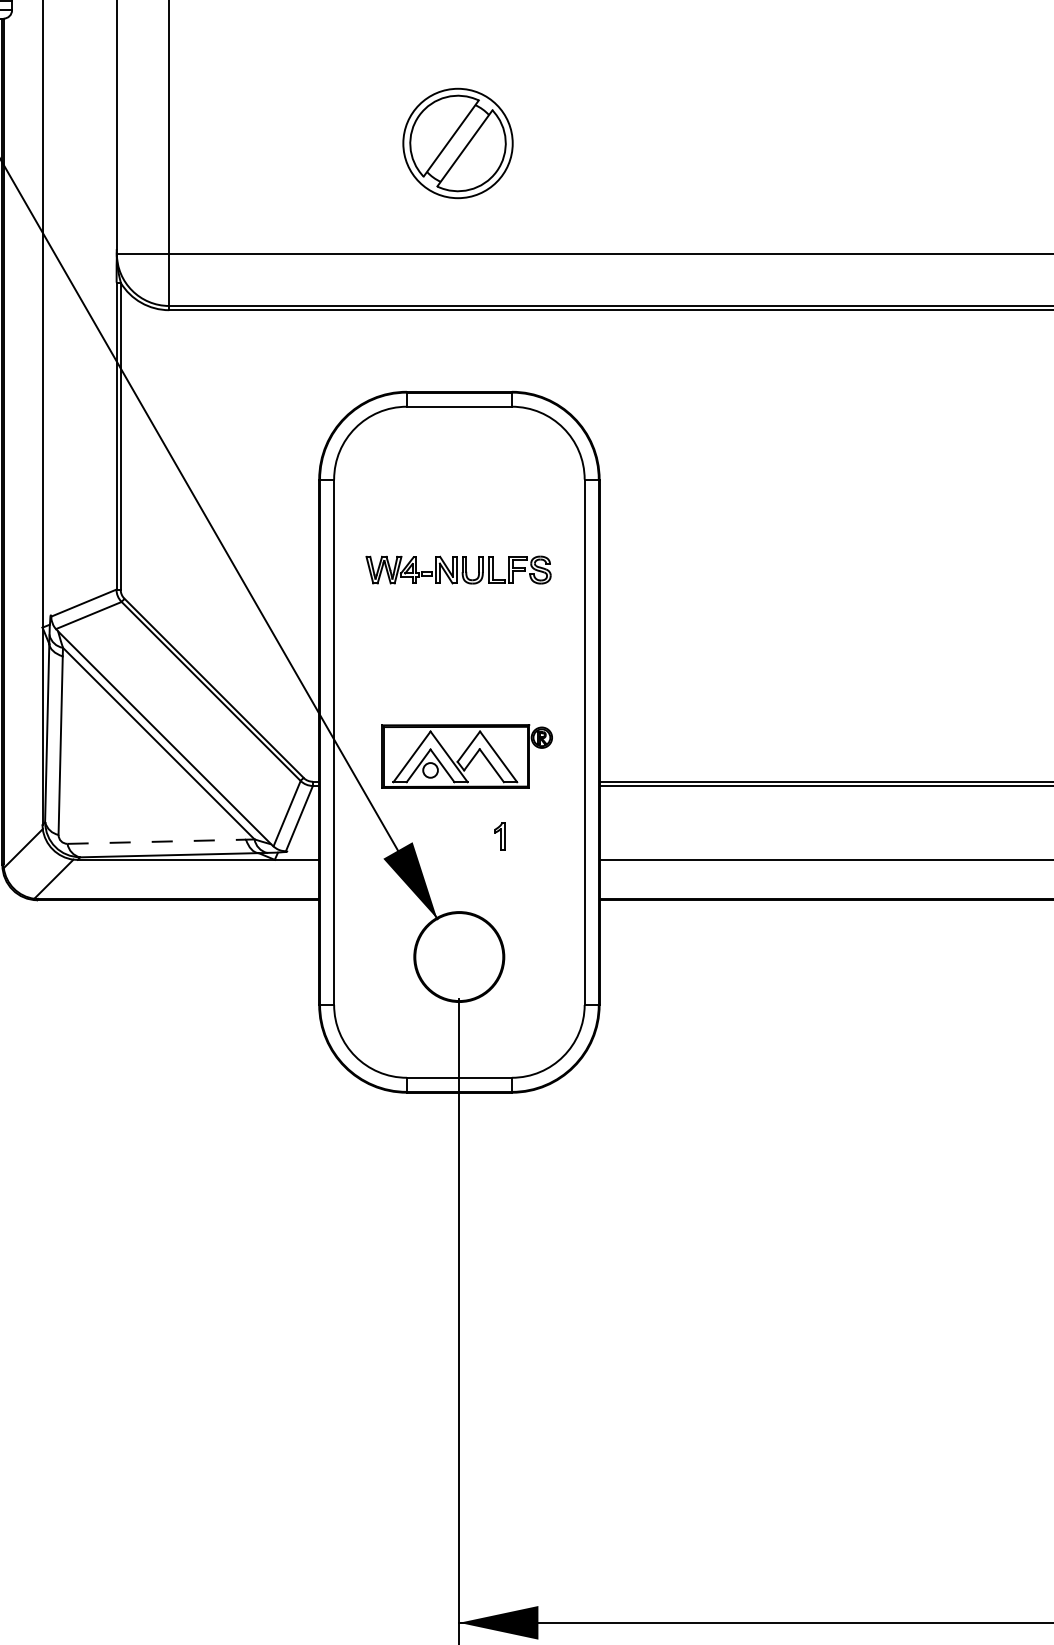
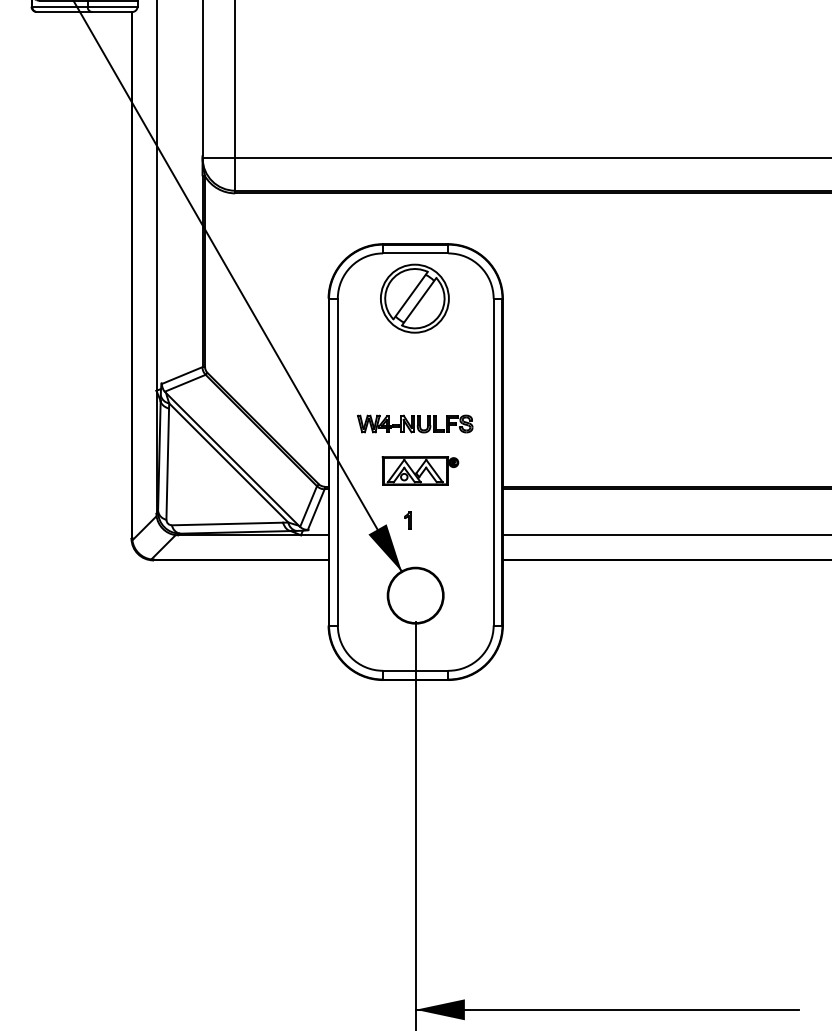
part: (457, 143) -> (414, 298), moved
part: (459, 569) -> (415, 423), moved
part: (467, 755) -> (420, 470), size x0.71
part: (499, 836) -> (407, 520), moved
line: (158, 840) -> (228, 523), dashed -> solid

